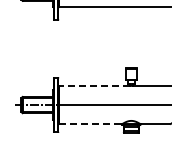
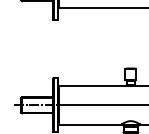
line: (93, 85) -> (93, 85), dashed -> solid
line: (91, 124) -> (91, 124), dashed -> solid

